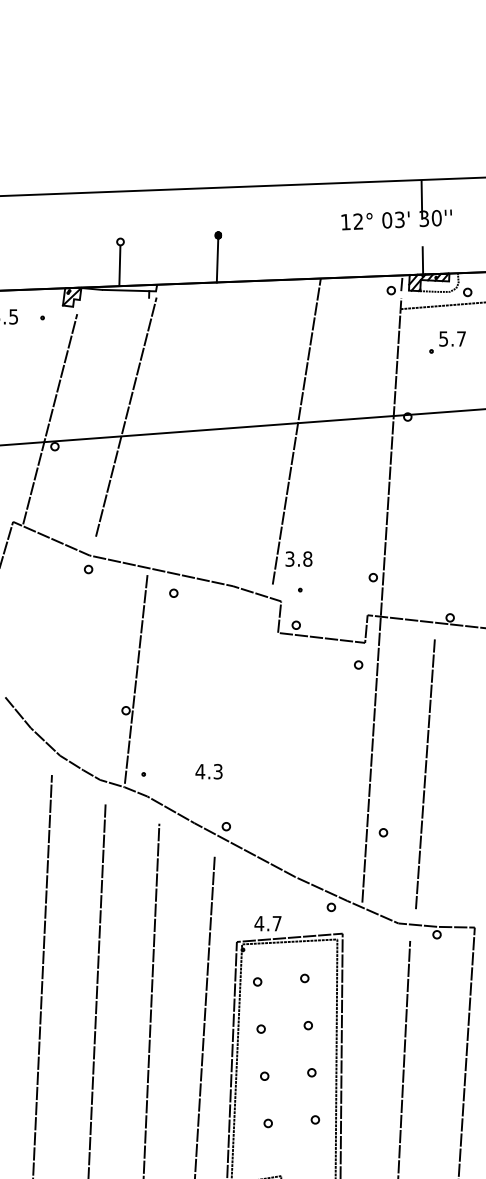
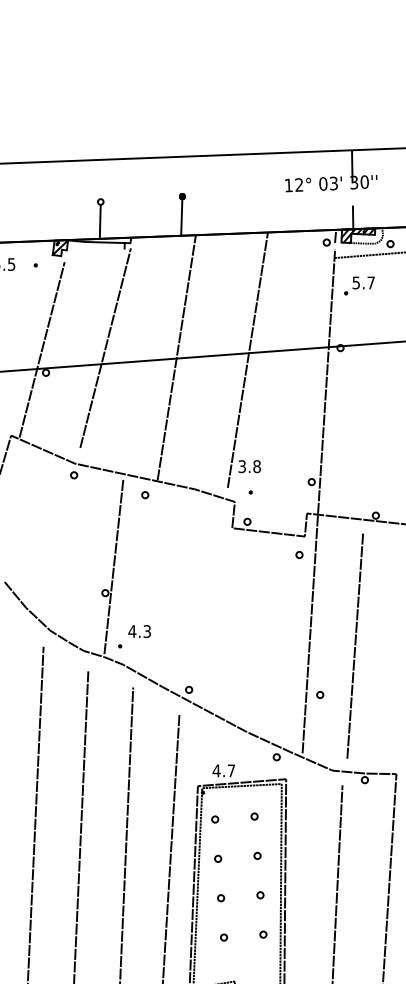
part: (447, 342) -> (359, 285), moved
line: (211, 428) -> (176, 357), added
text: (208, 771) -> (139, 631), moved

